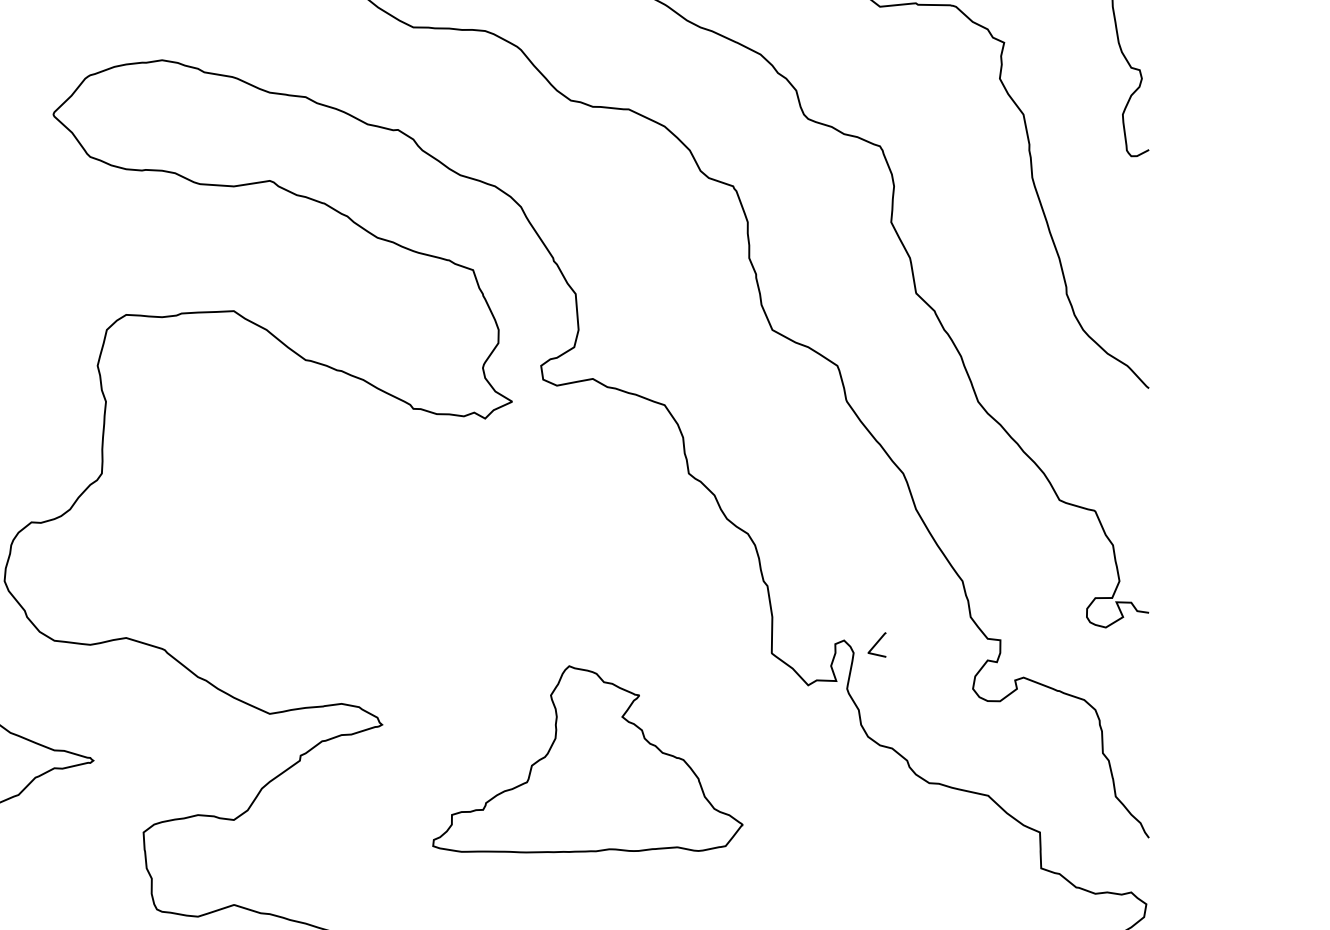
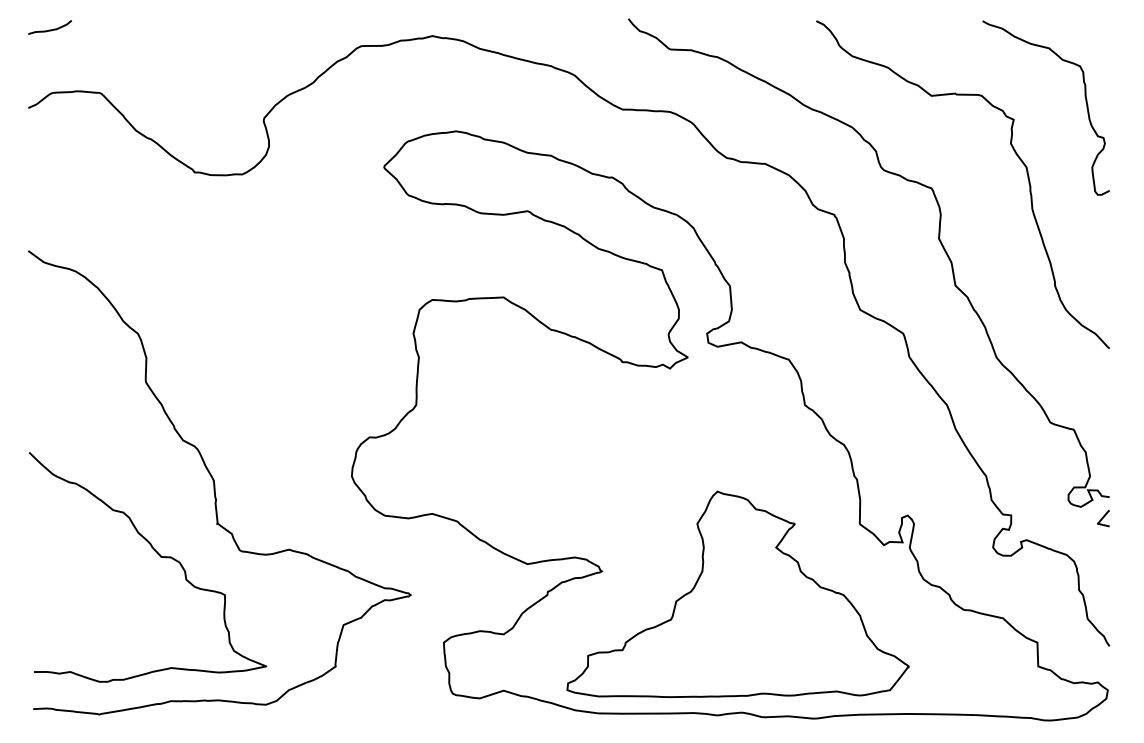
curve: (876, 644) -> (1103, 518), moved
part: (587, 758) -> (737, 593), size x1.67

